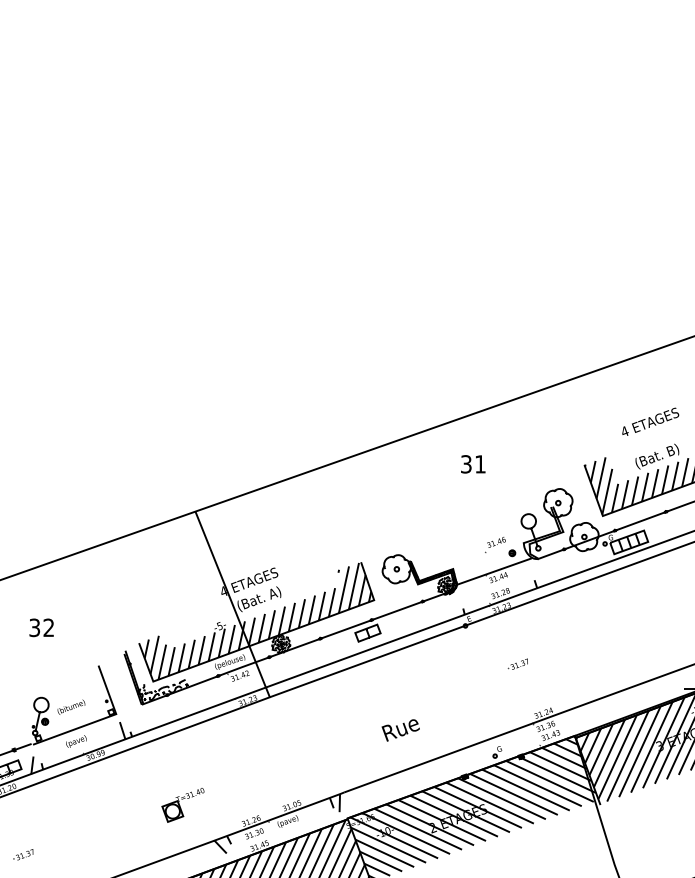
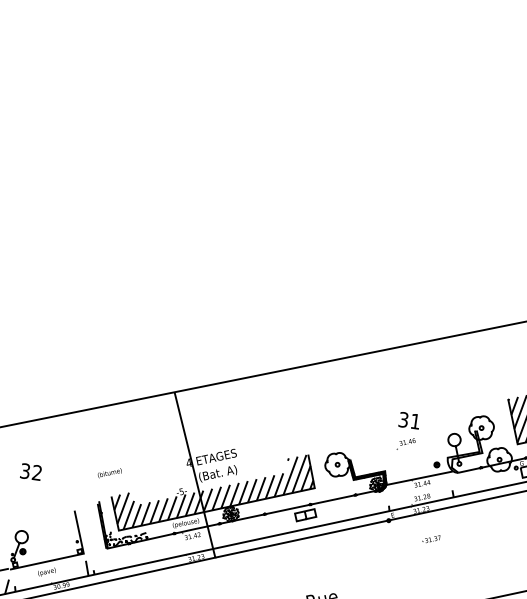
text: (473, 464) -> (409, 420), moved
part: (495, 544) -> (406, 443), moved
part: (517, 663) -> (431, 538), moved
text: (71, 706) -> (110, 472), moved

